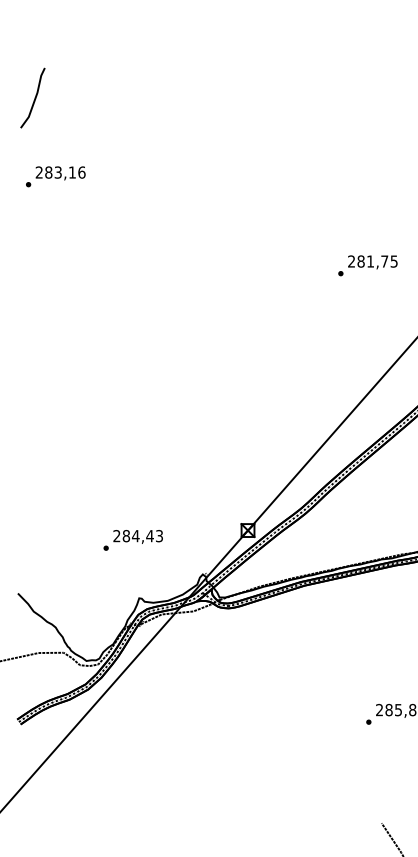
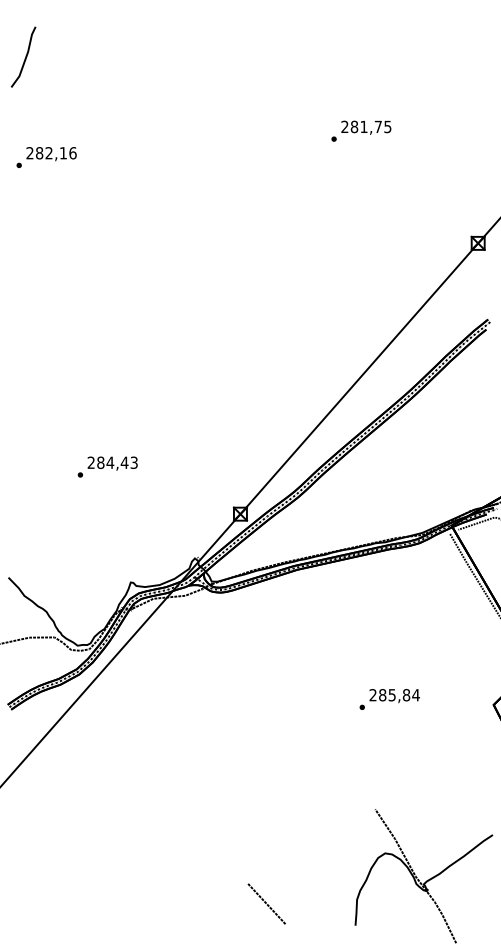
line: (34, 97) -> (25, 56), moved
text: (57, 172) -> (48, 153), 283,16 -> 282,16
text: (368, 265) -> (361, 130), moved
text: (132, 539) -> (107, 466), moved

